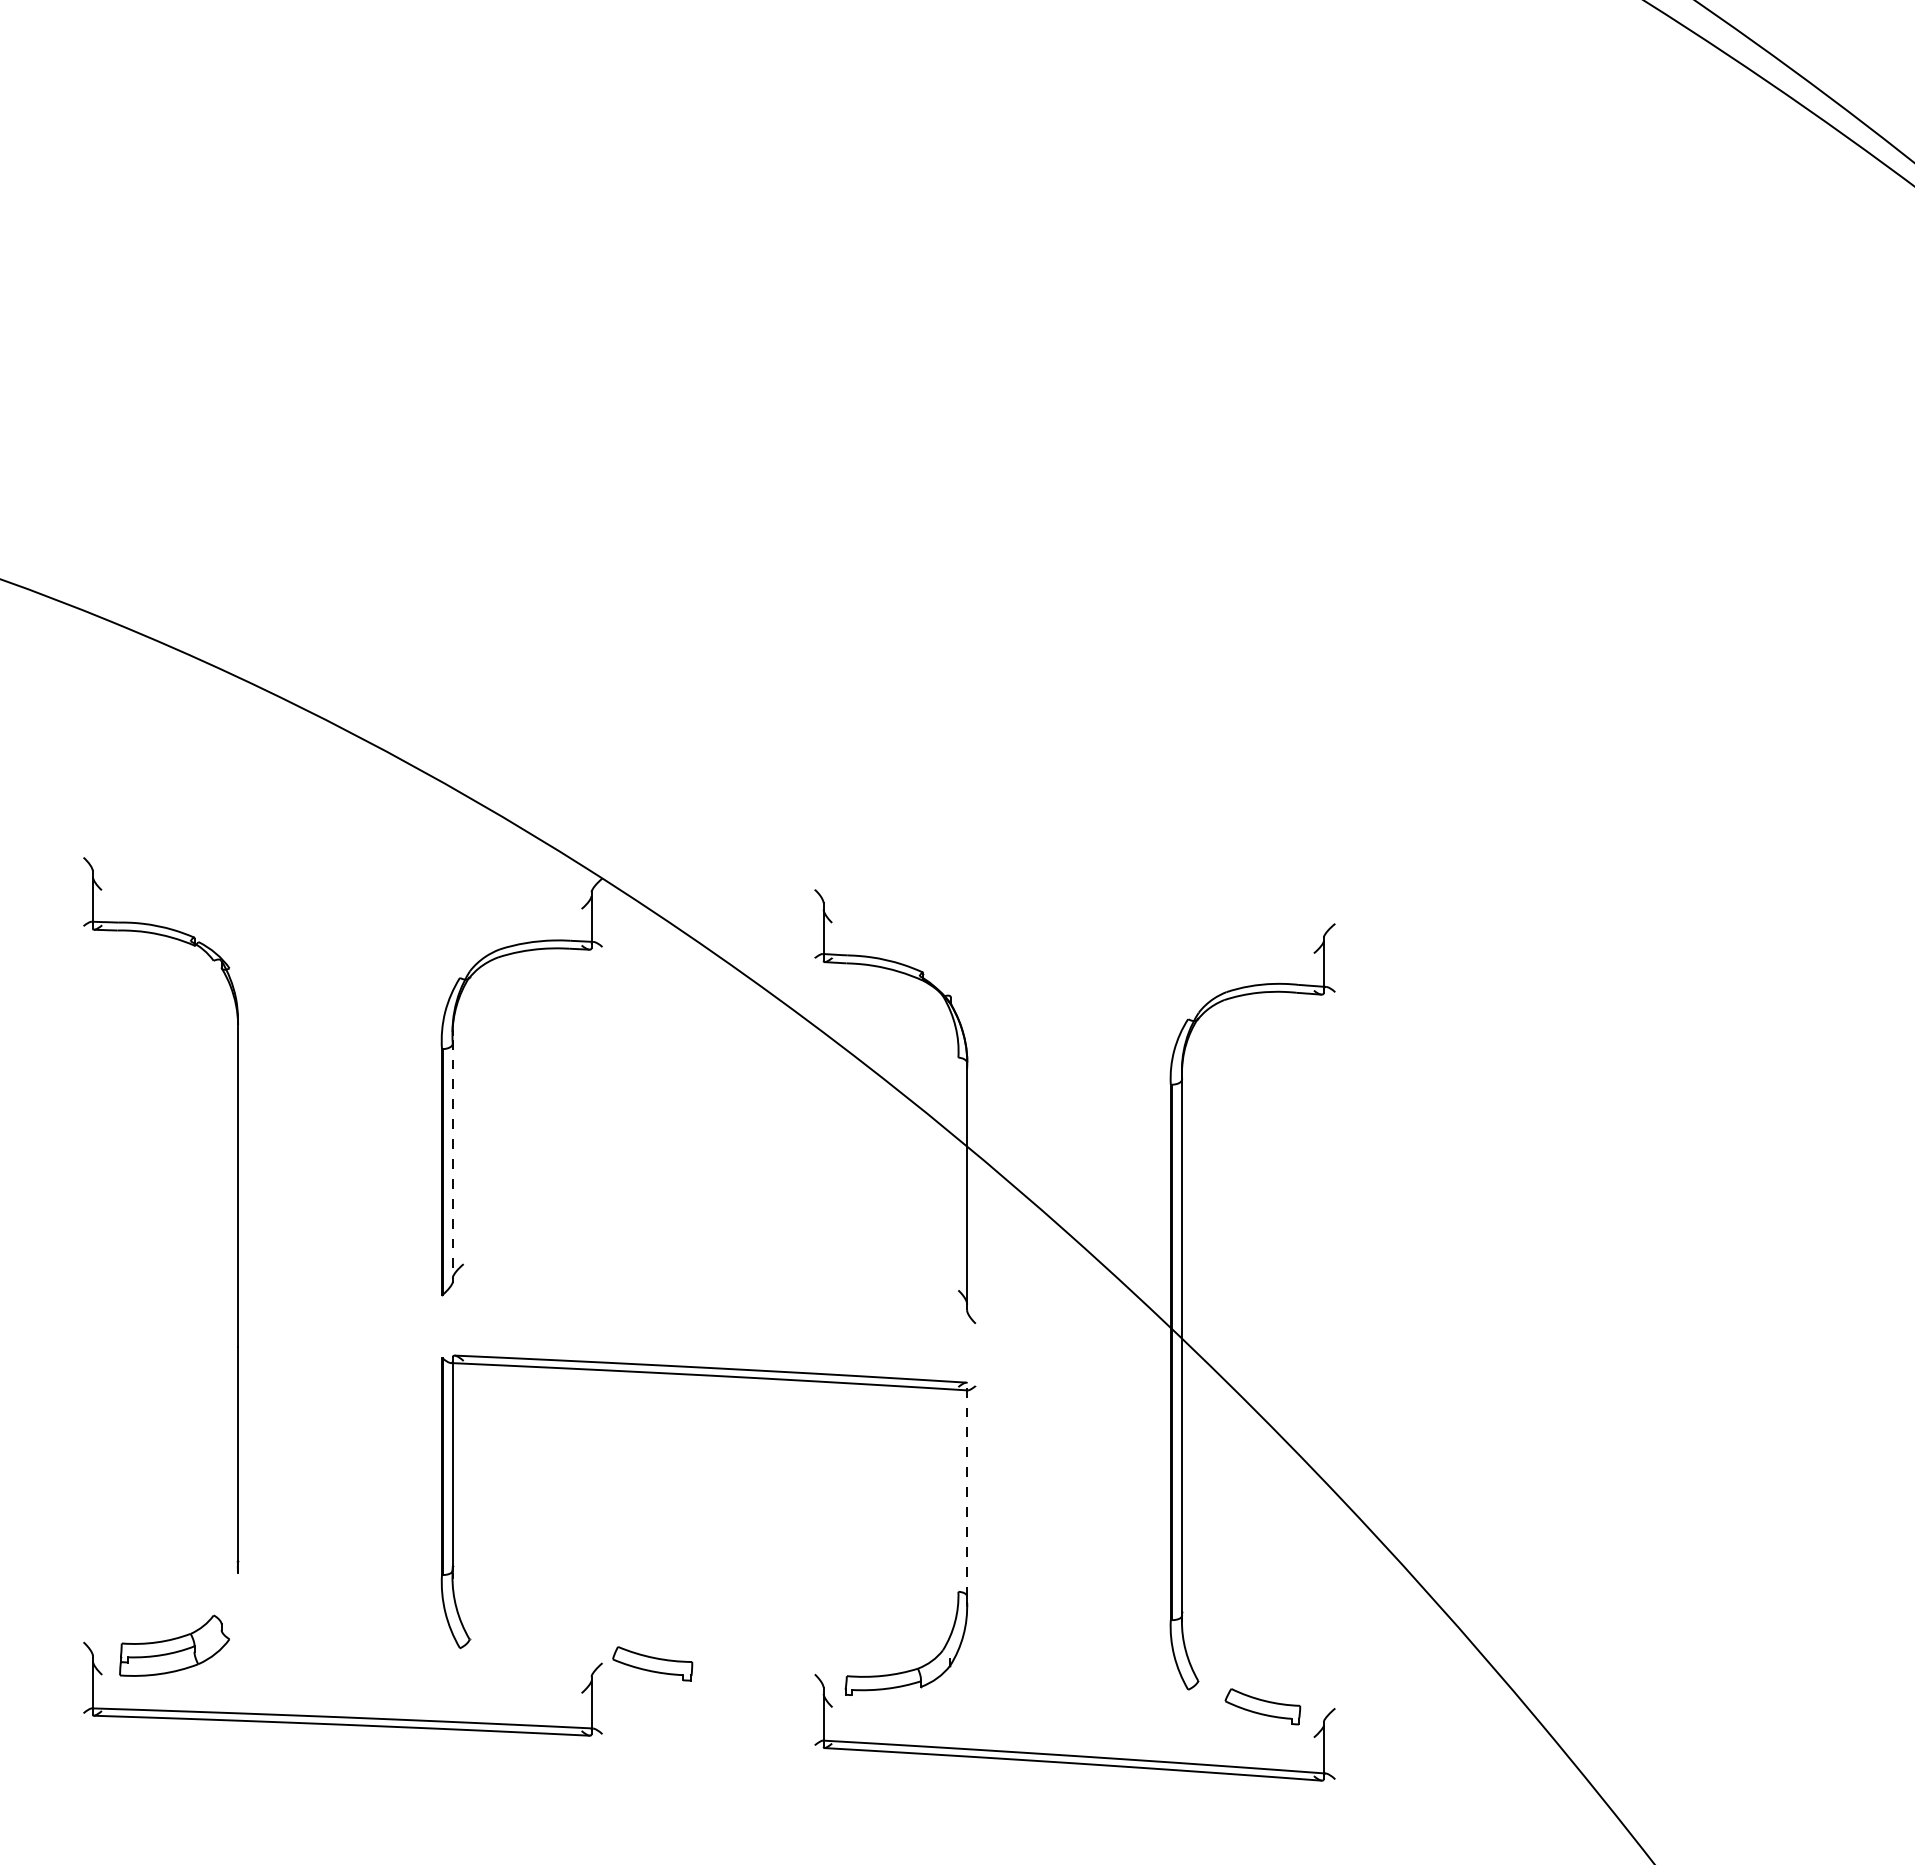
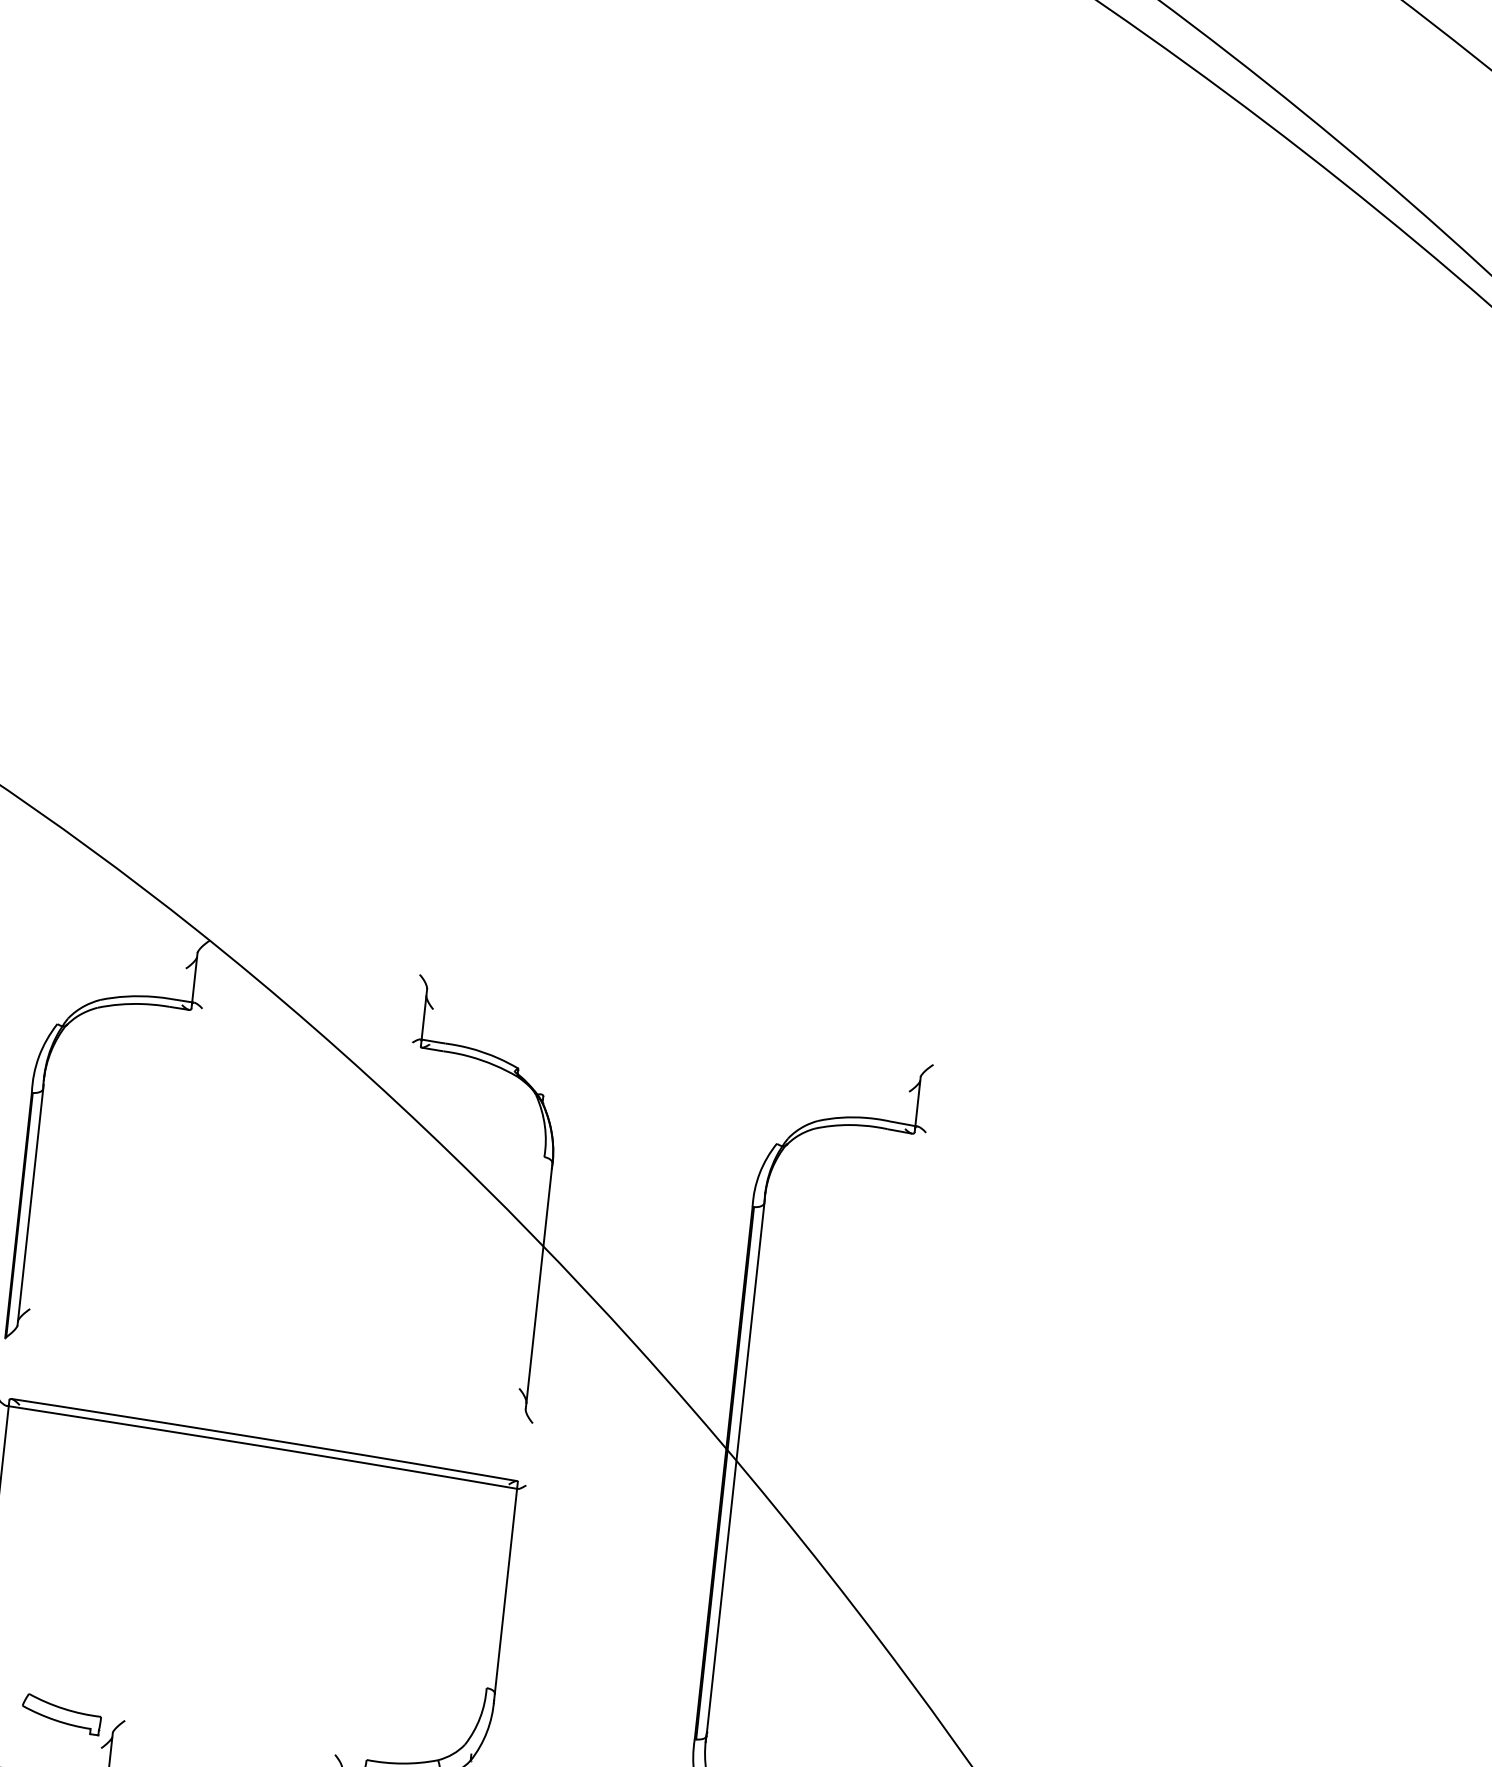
line: (452, 1159) -> (30, 1203), dashed -> solid
line: (967, 1489) -> (506, 1587), dashed -> solid
part: (652, 1663) -> (61, 1714), moved

